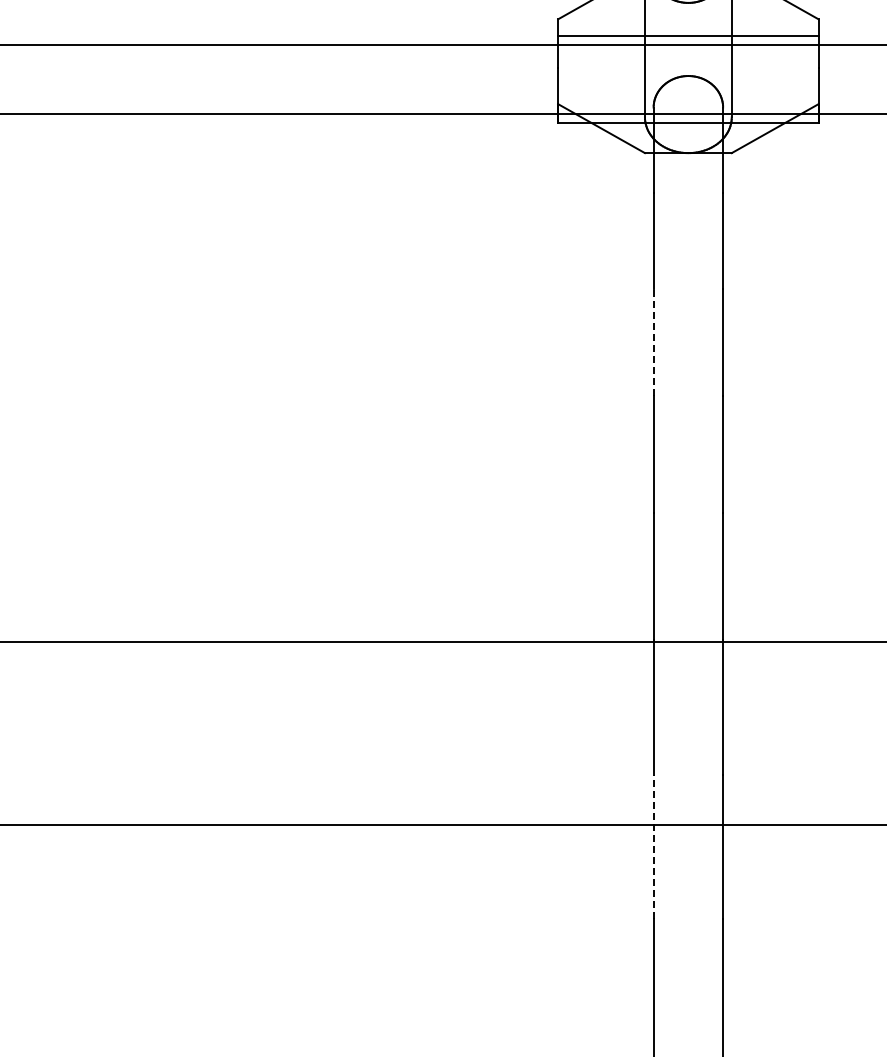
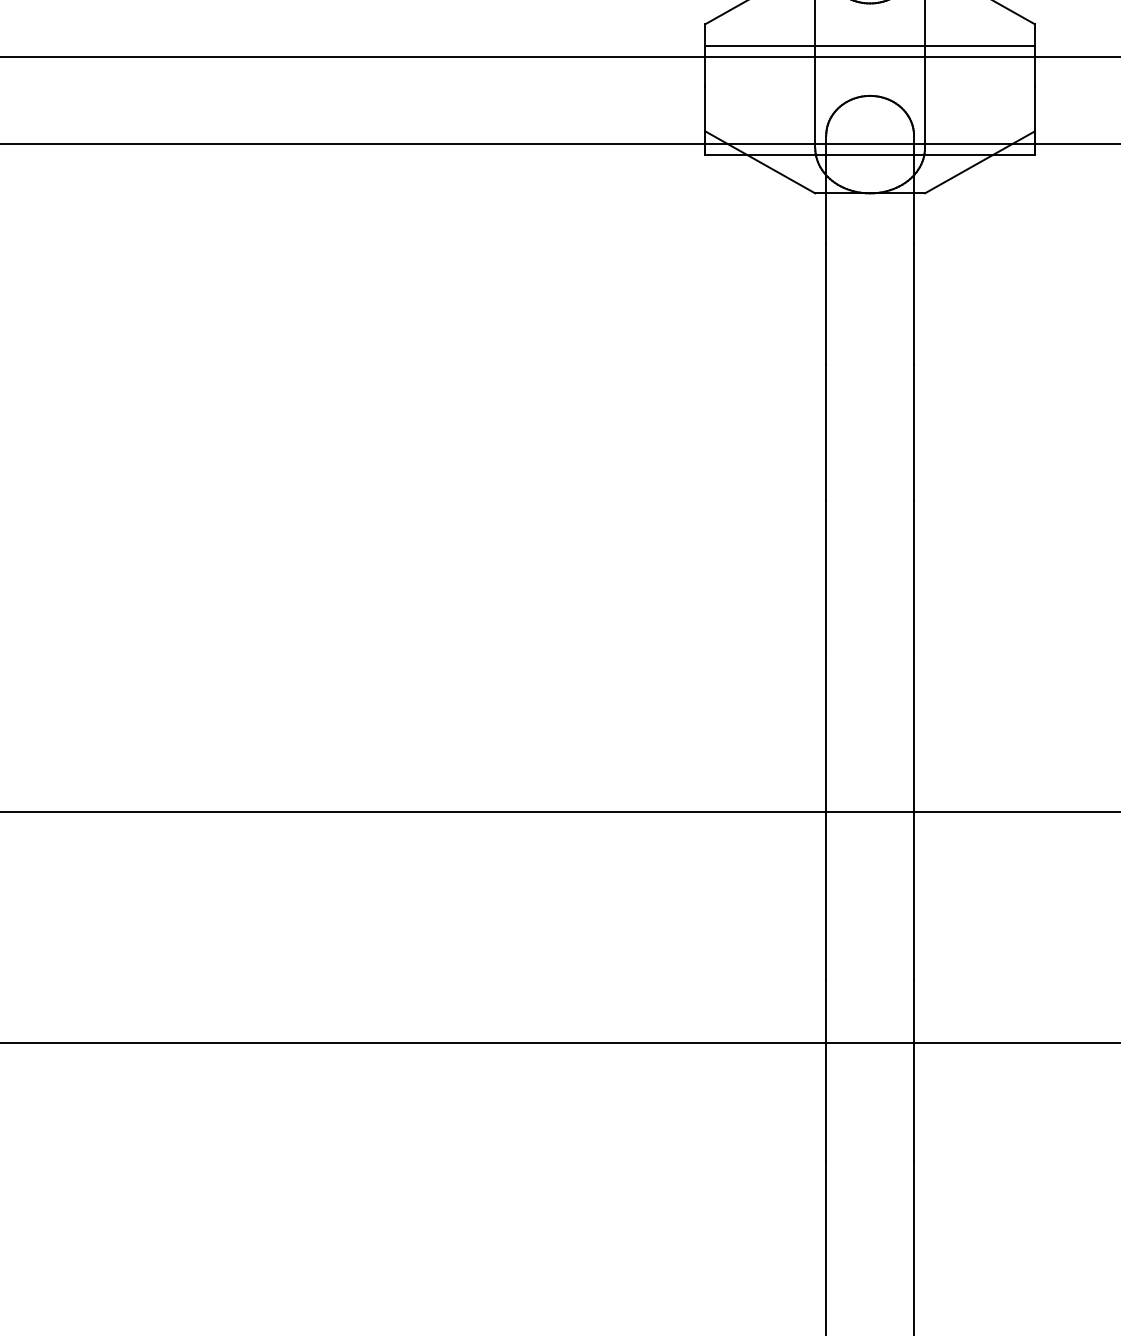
line: (653, 342) -> (826, 432), dashed -> solid
line: (653, 847) -> (826, 1071), dashed -> solid

